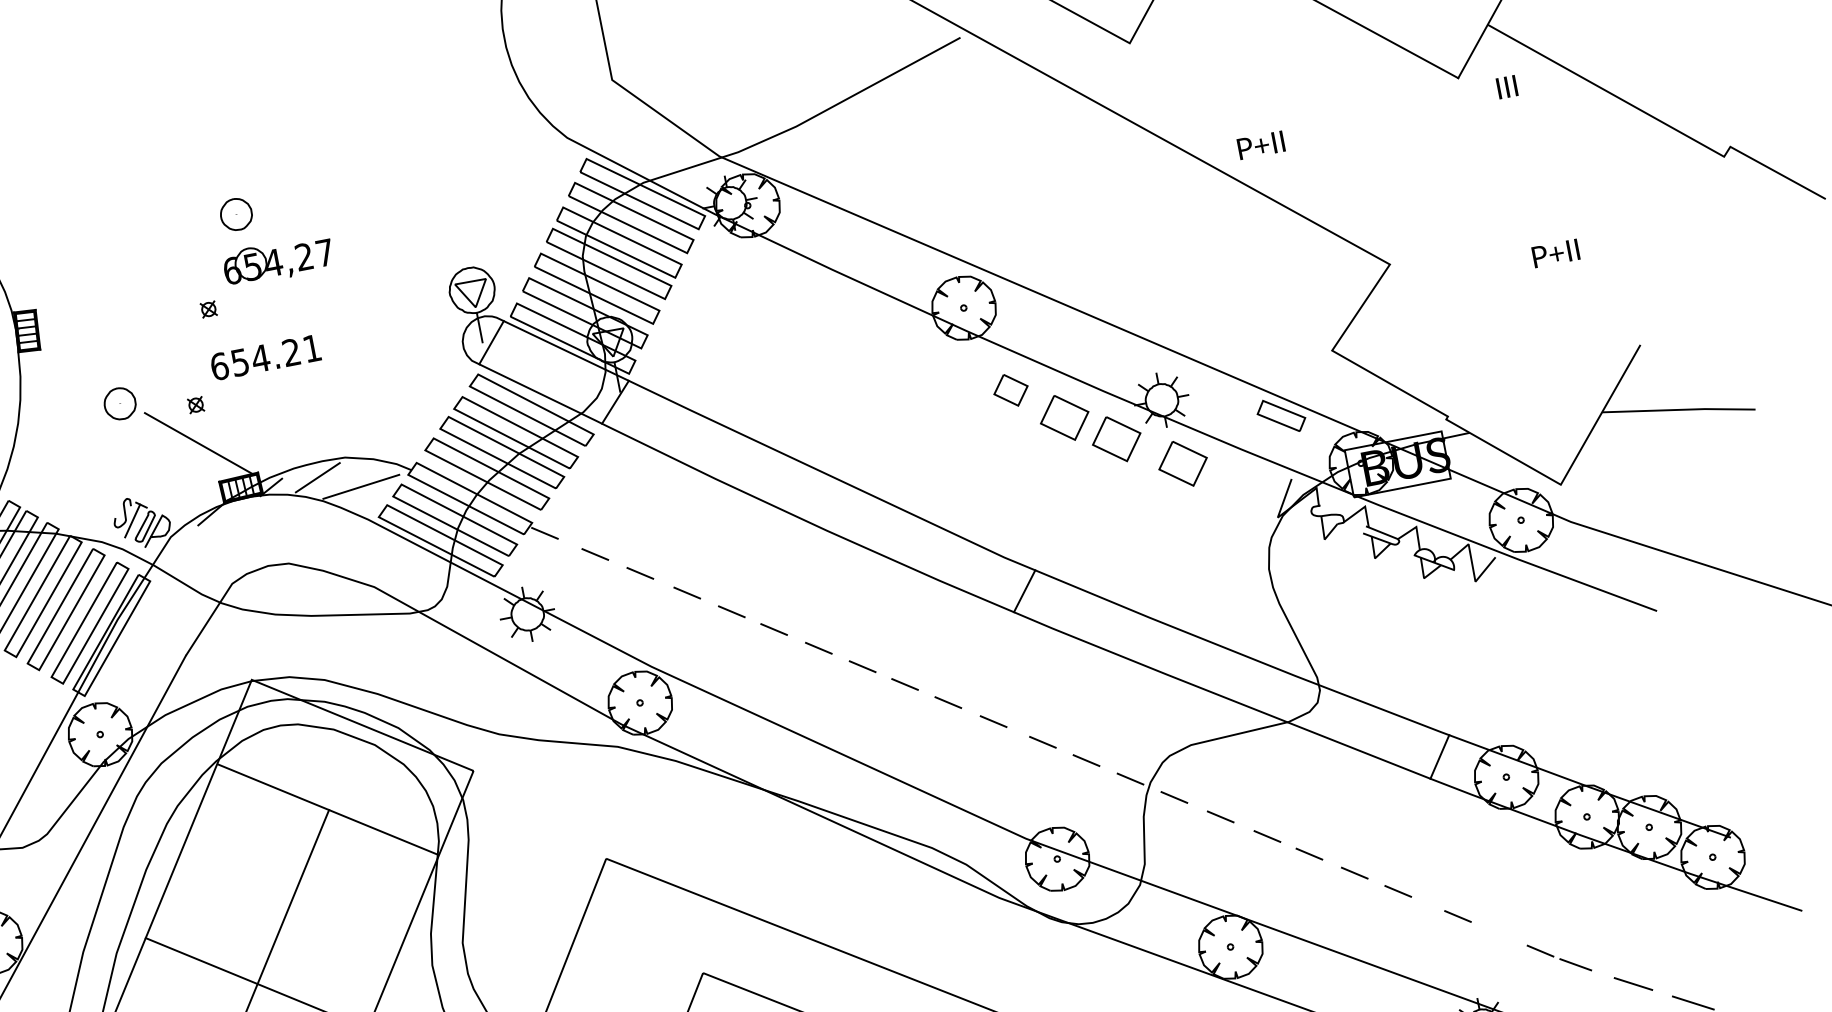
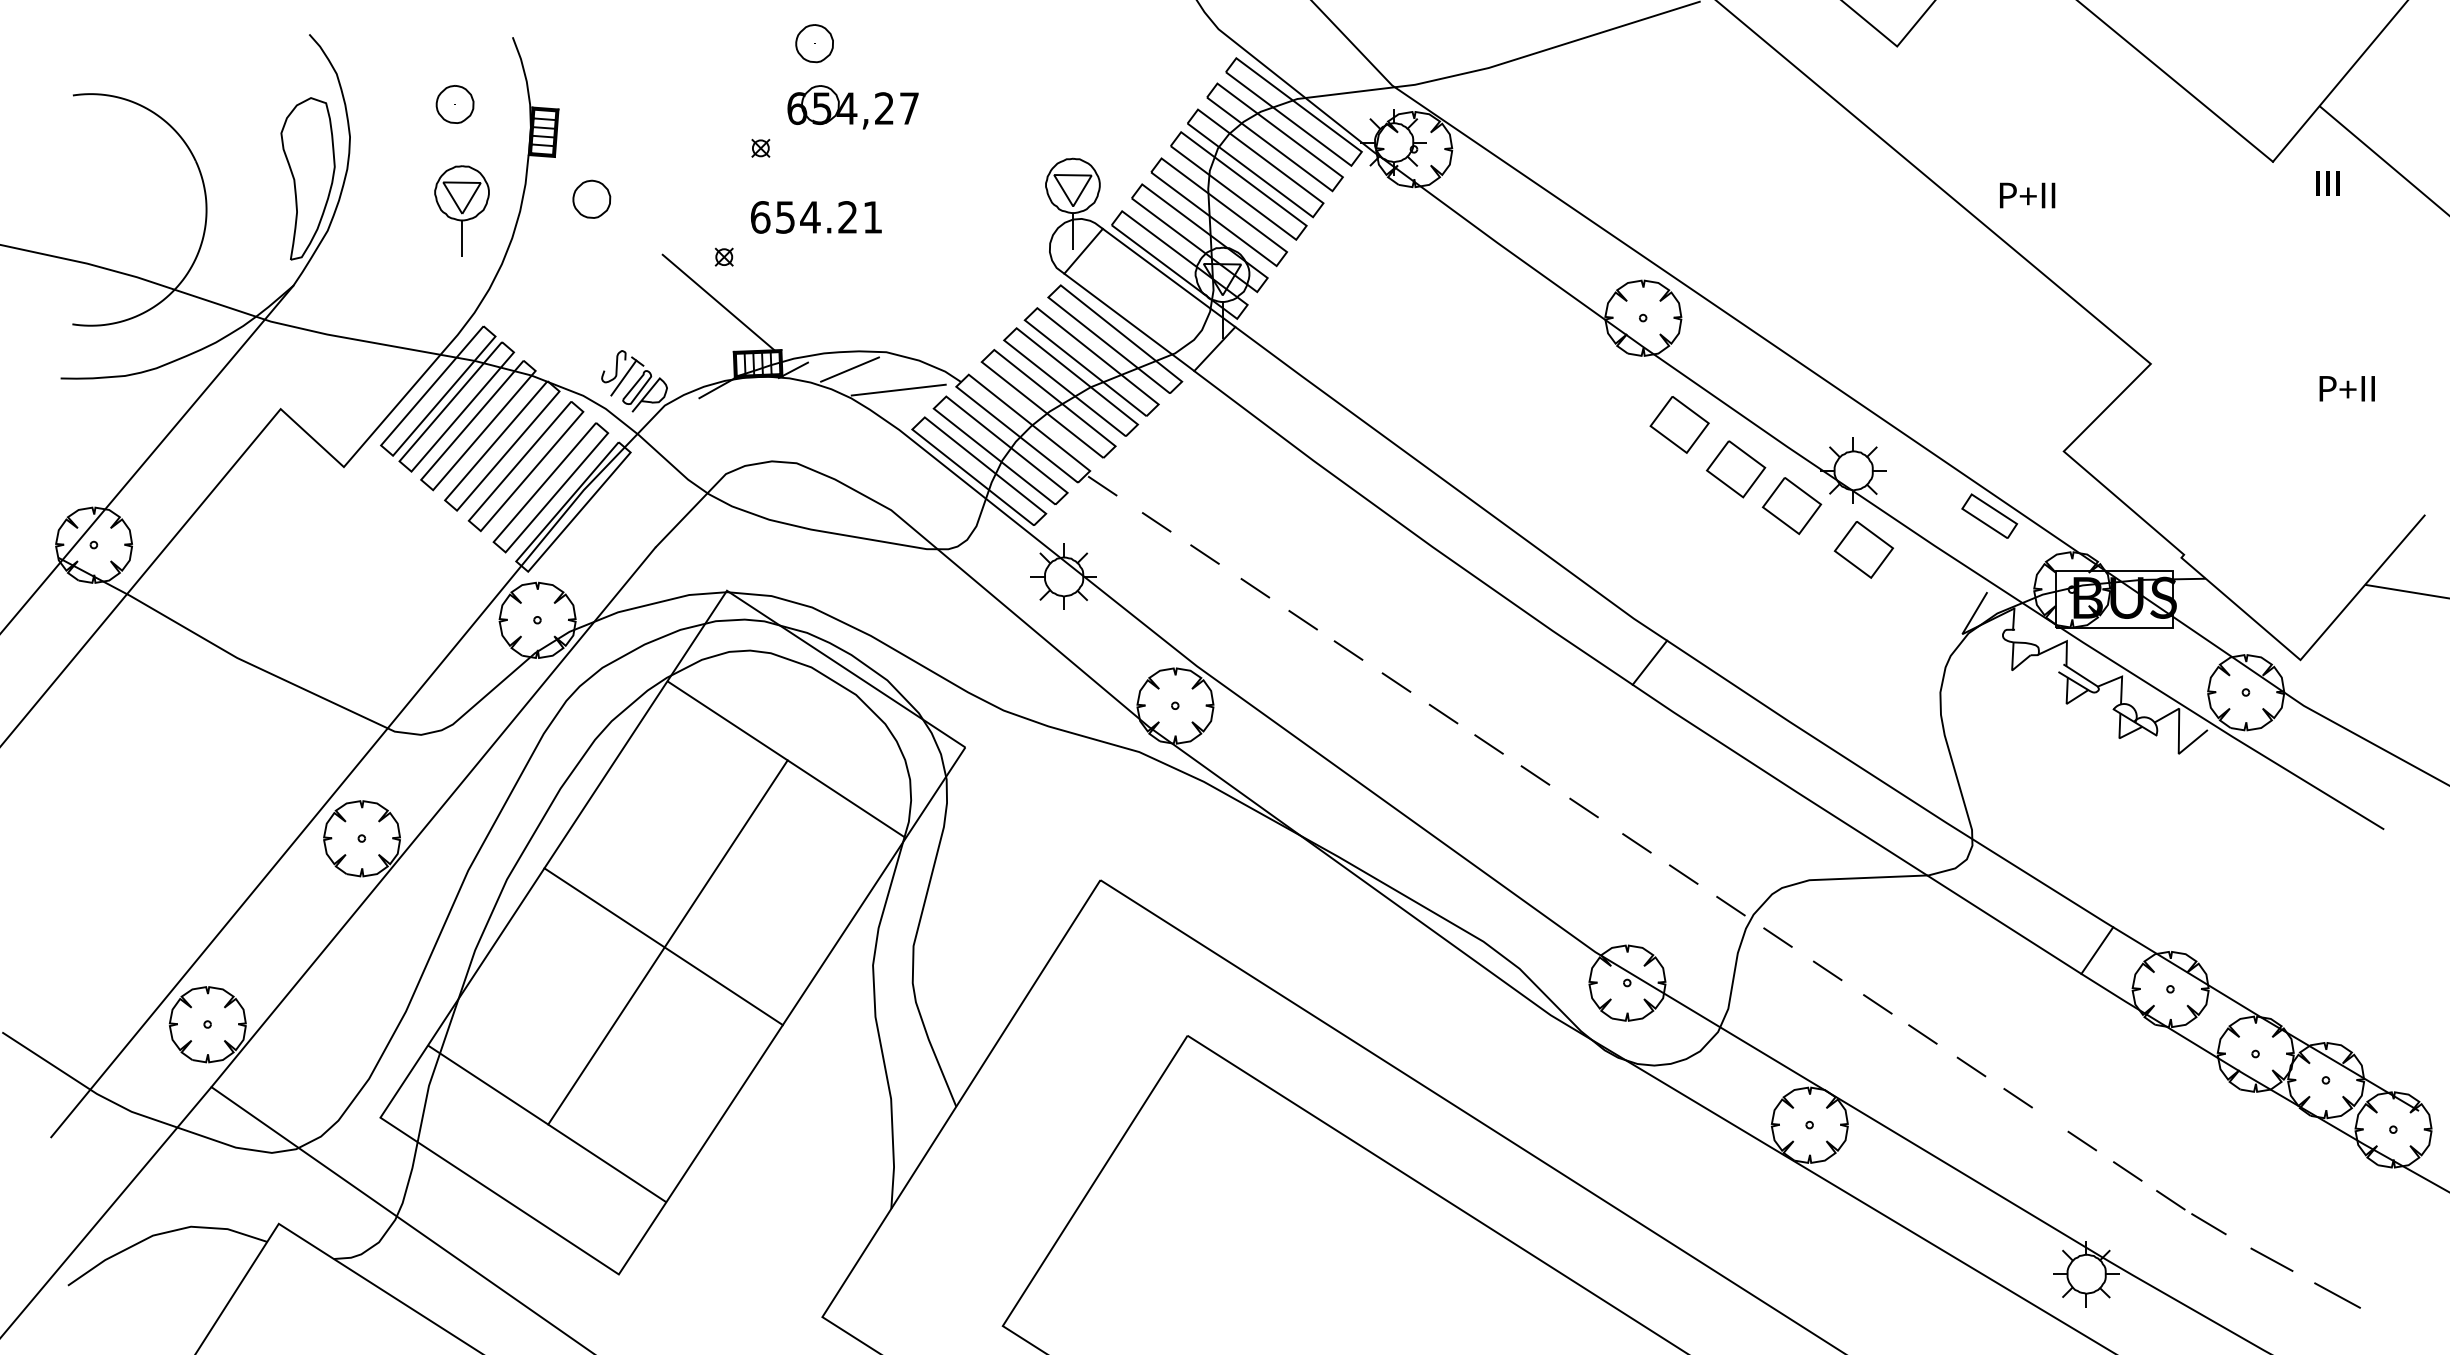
part: (1010, 390) -> (1679, 424), size x1.43
part: (119, 403) -> (591, 198), moved
line: (1500, 934) -> (2127, 1171), added

